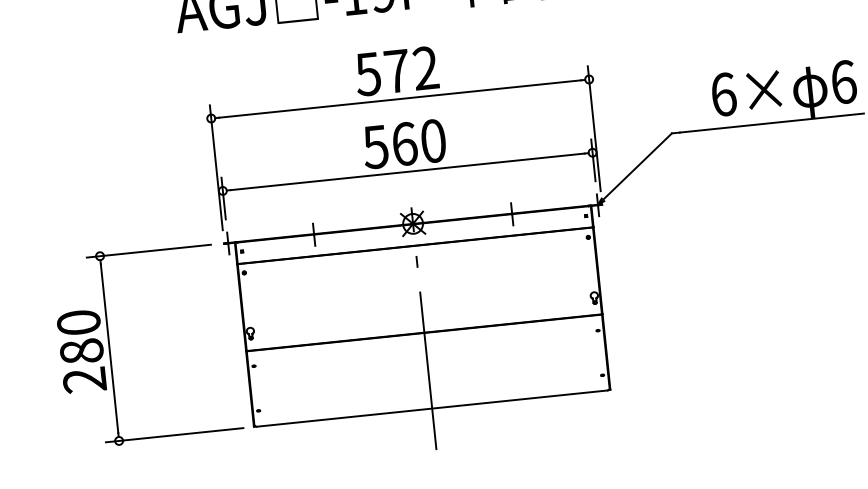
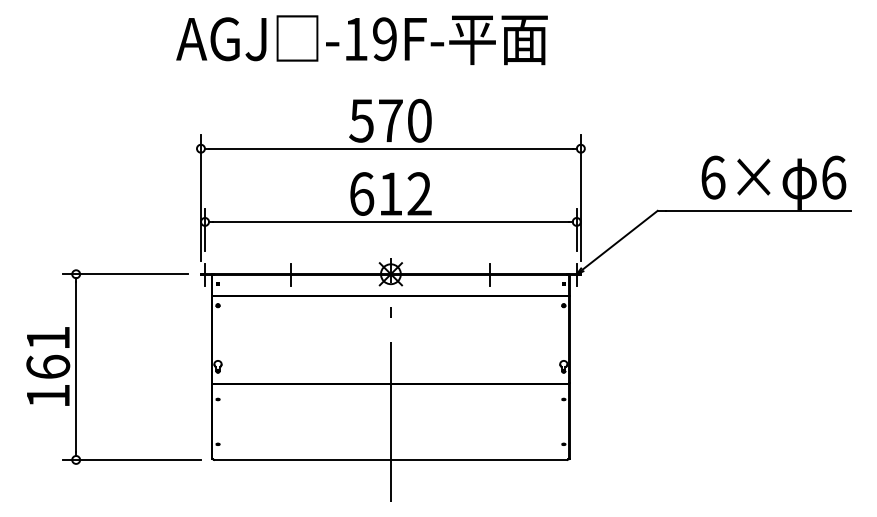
text: (425, 68) -> (419, 120), 572 -> 570
text: (404, 143) -> (390, 193), 560 -> 612
text: (82, 351) -> (48, 367), 280 -> 161

